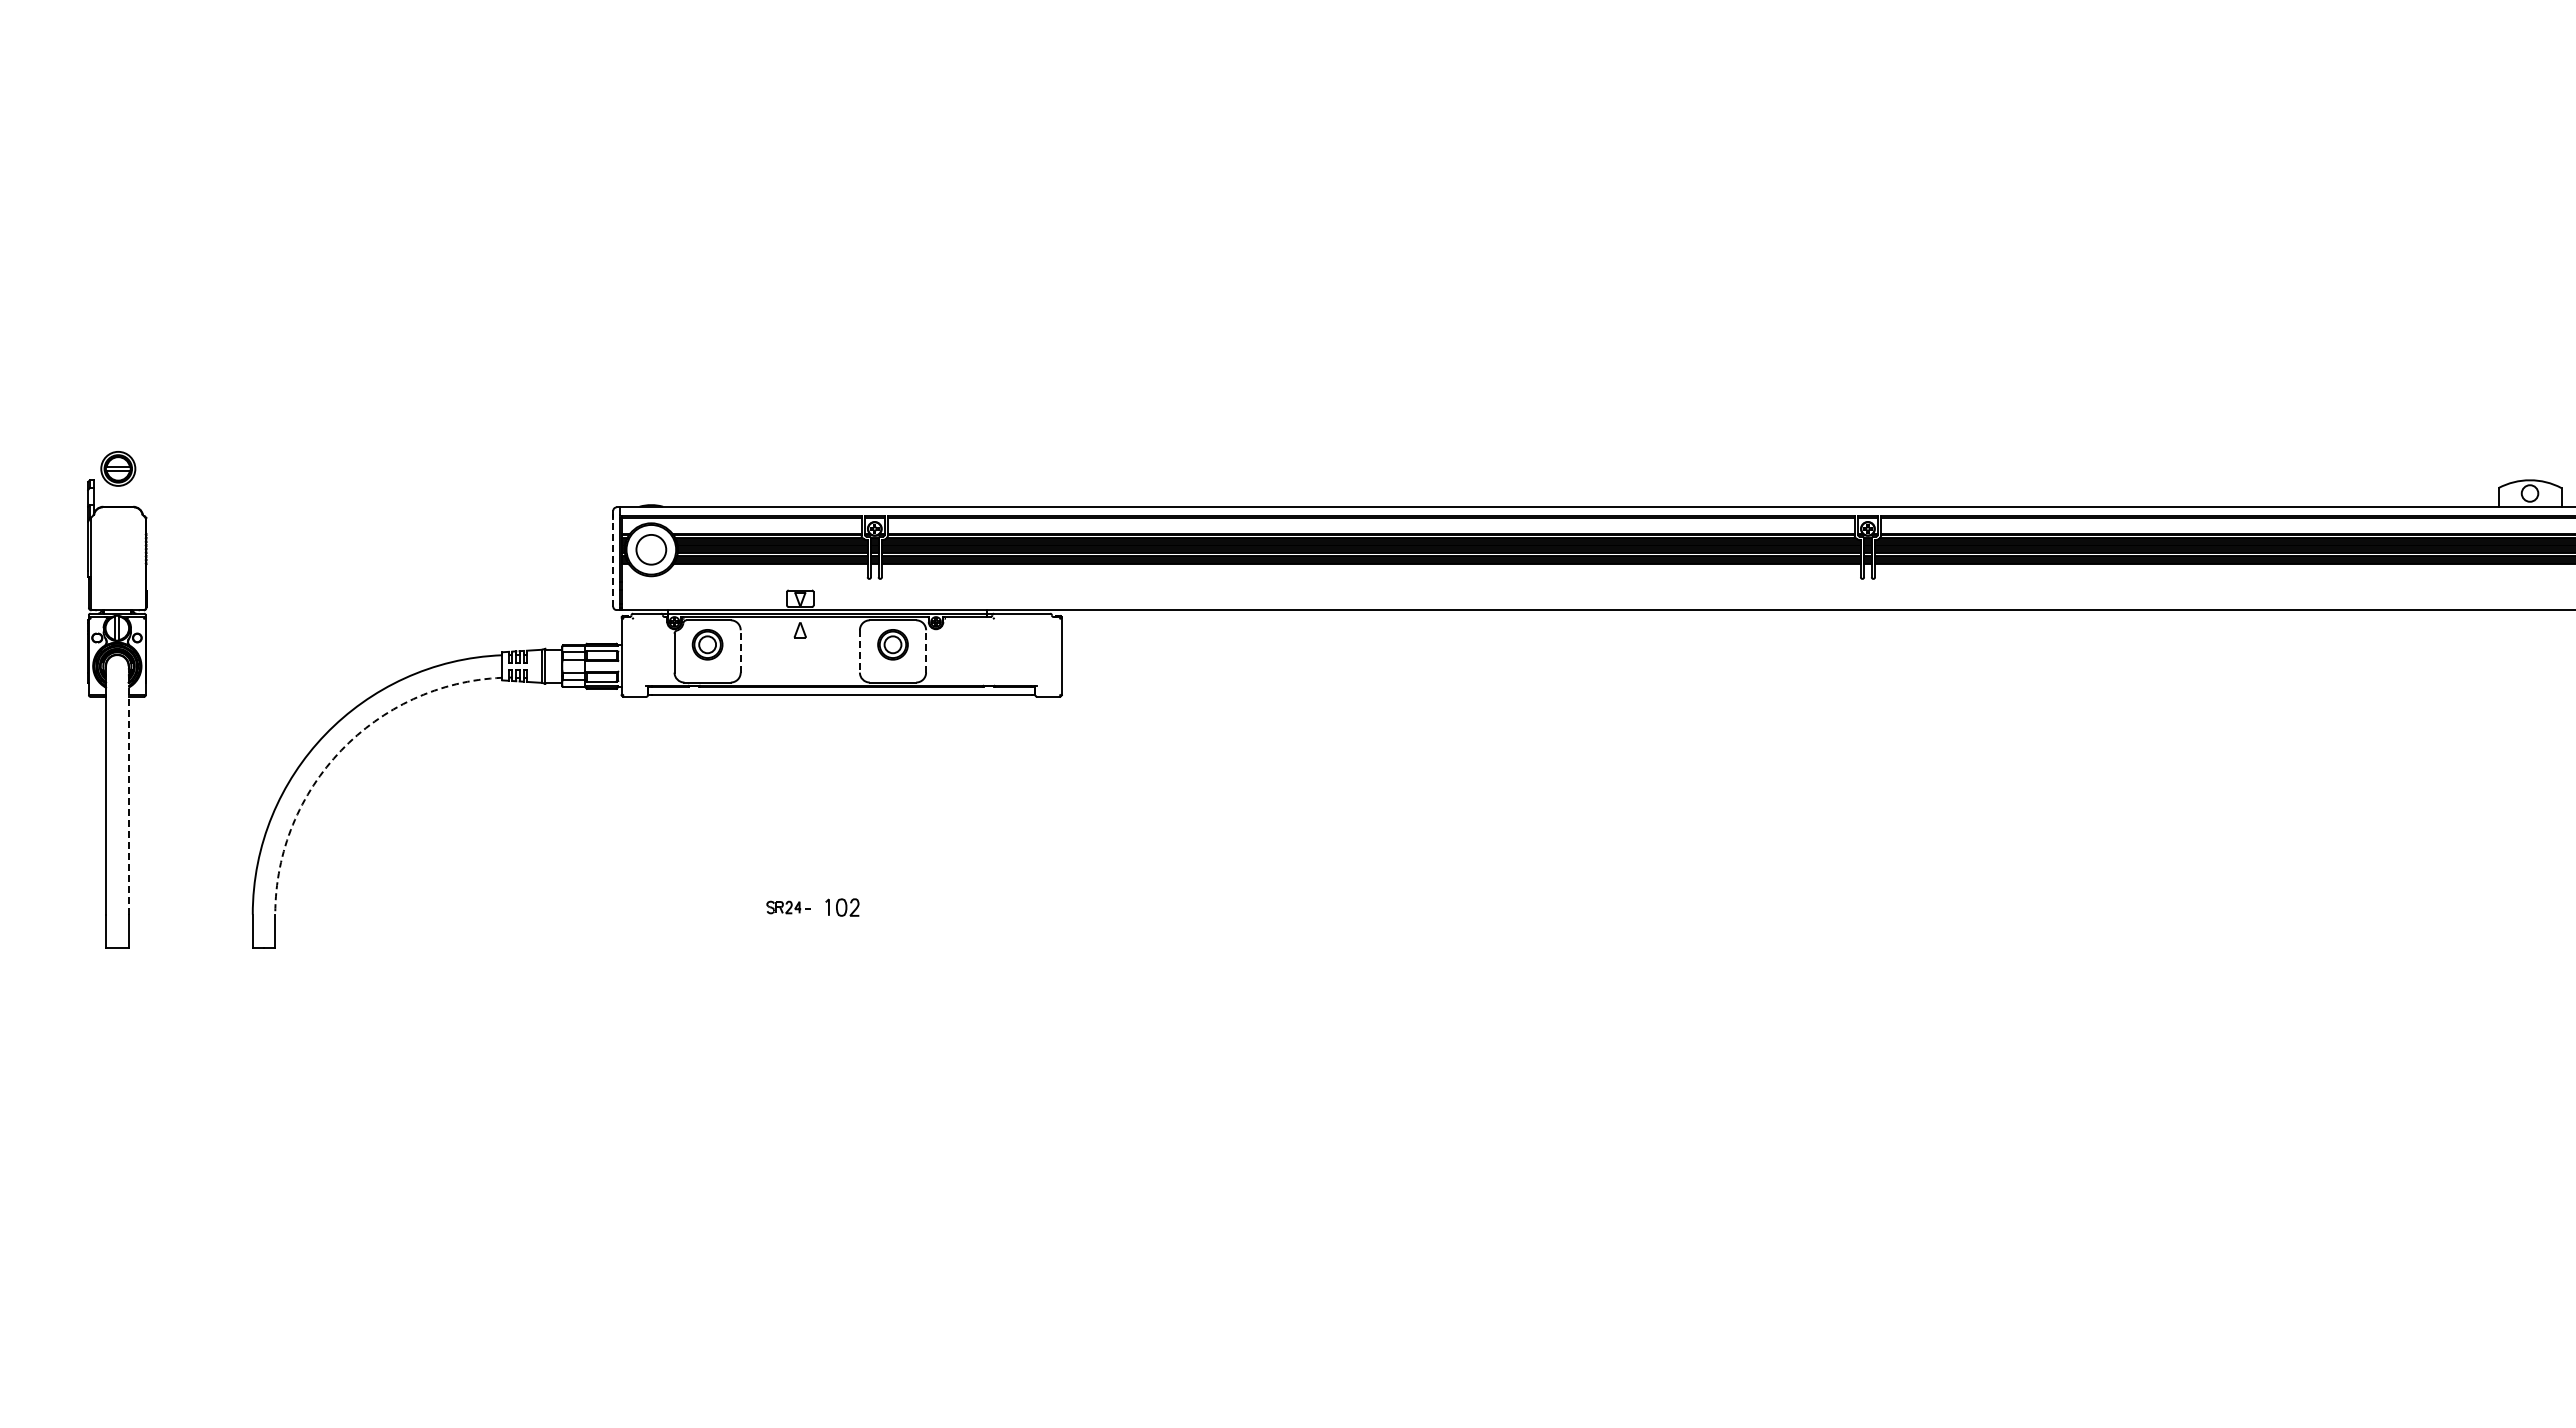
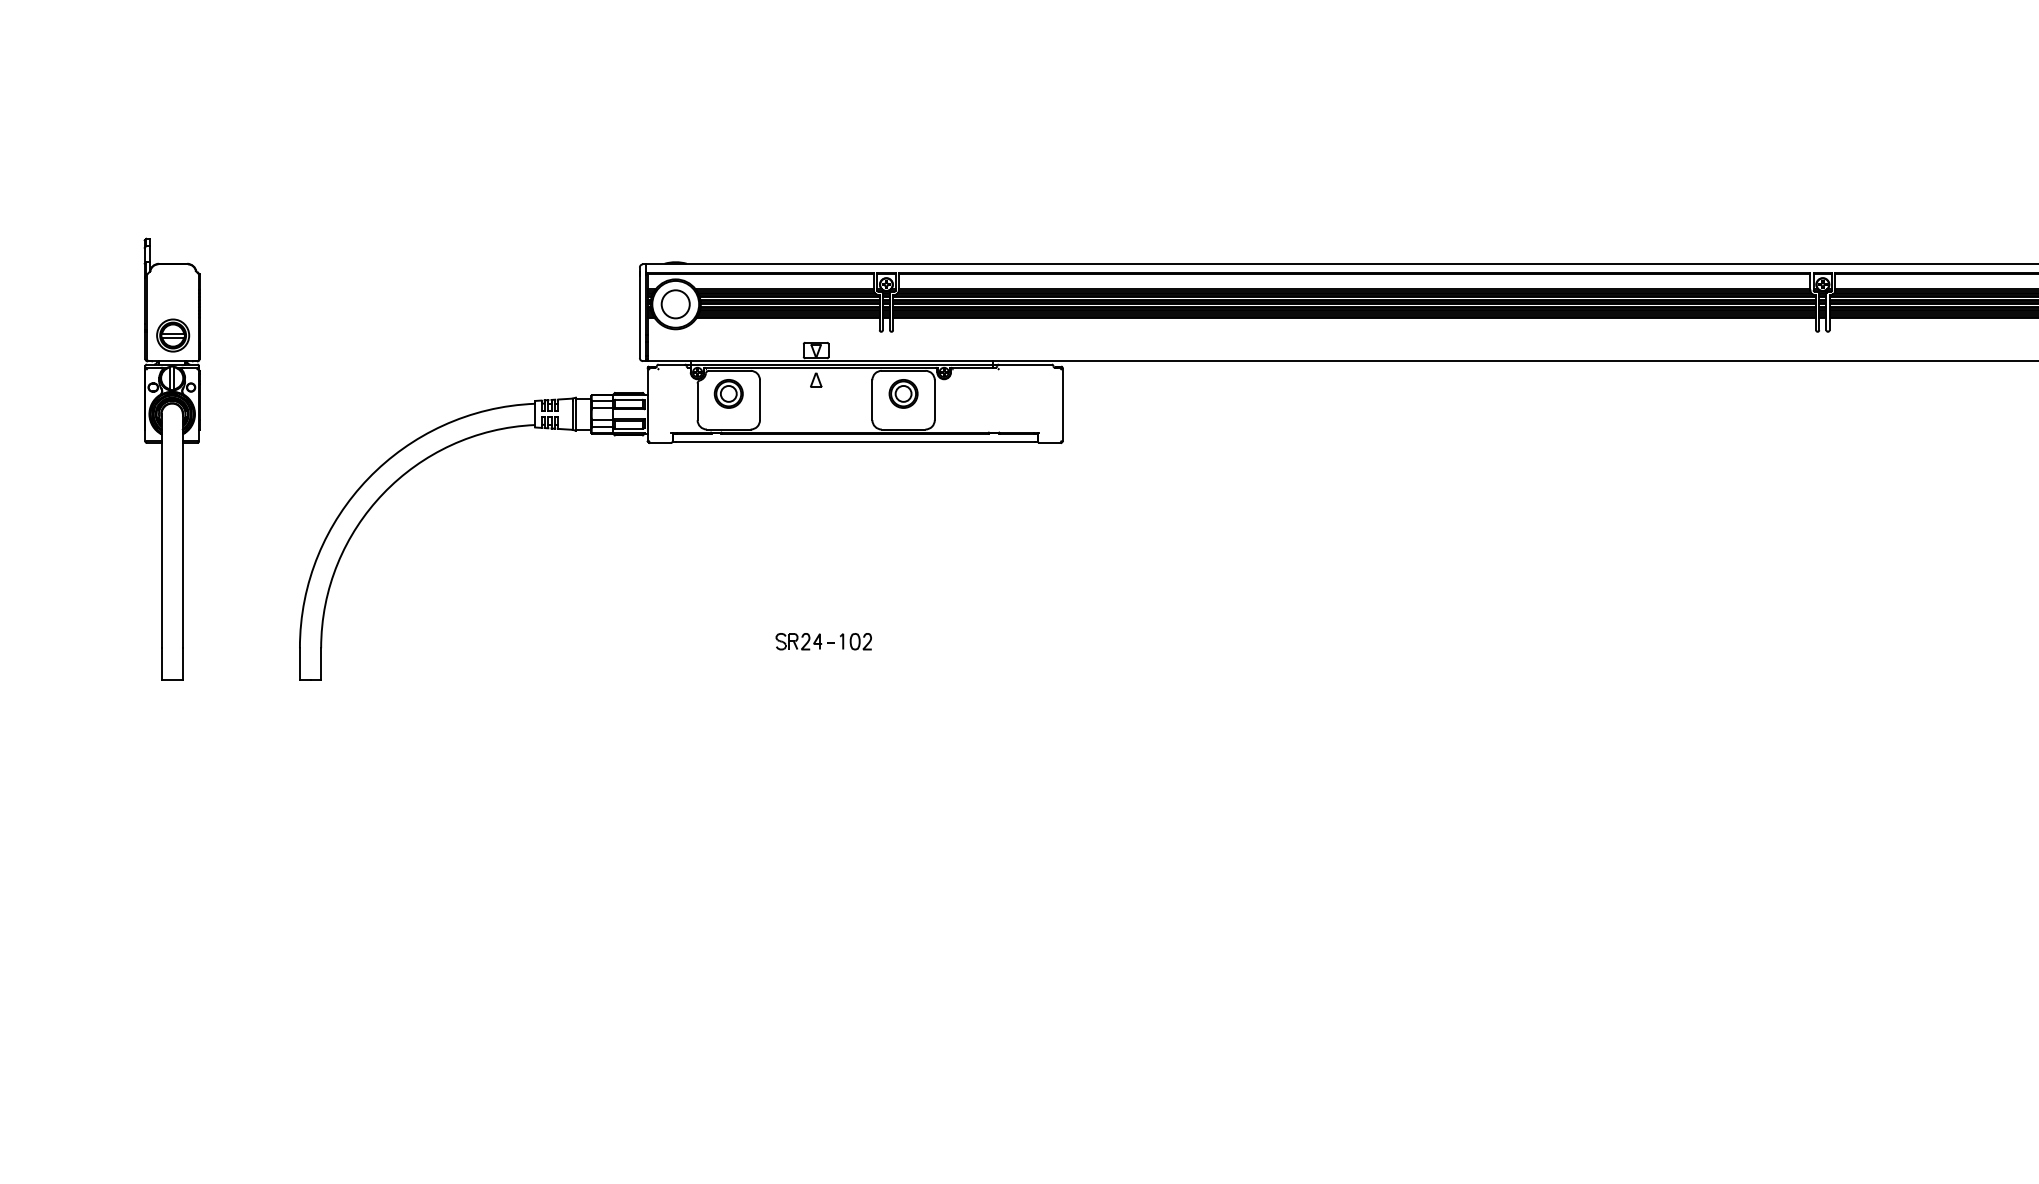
part: (118, 468) -> (173, 335), moved
line: (613, 563) -> (640, 317), dashed -> solid
line: (740, 650) -> (759, 399), dashed -> solid
line: (926, 650) -> (935, 399), dashed -> solid
line: (859, 651) -> (872, 400), dashed -> solid
arc: (341, 750) -> (383, 493), dashed -> solid
line: (128, 789) -> (182, 530), dashed -> solid
part: (788, 907) -> (805, 641), size x1.43

